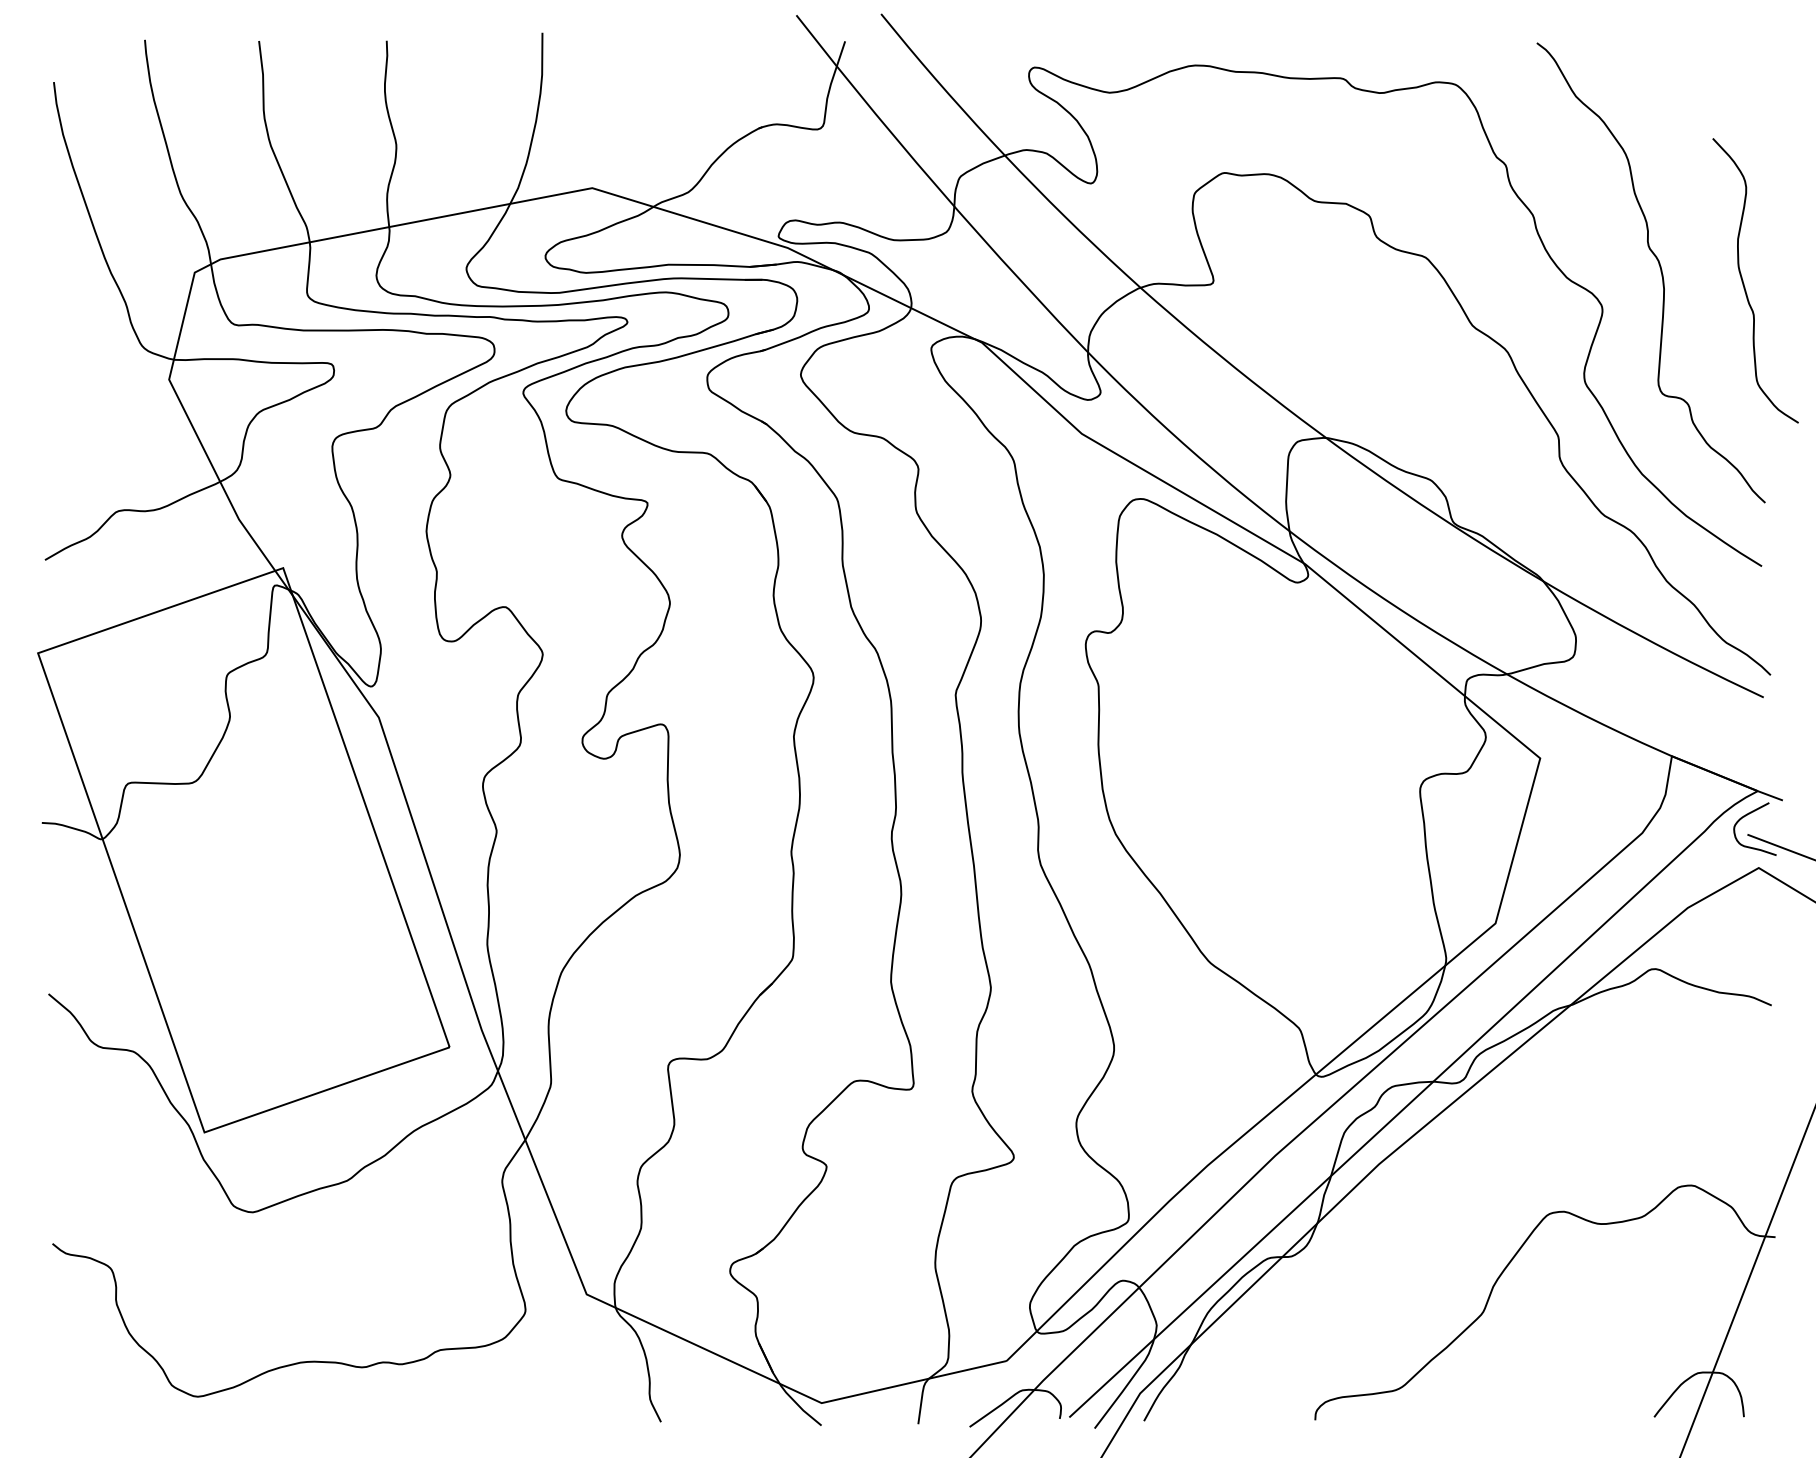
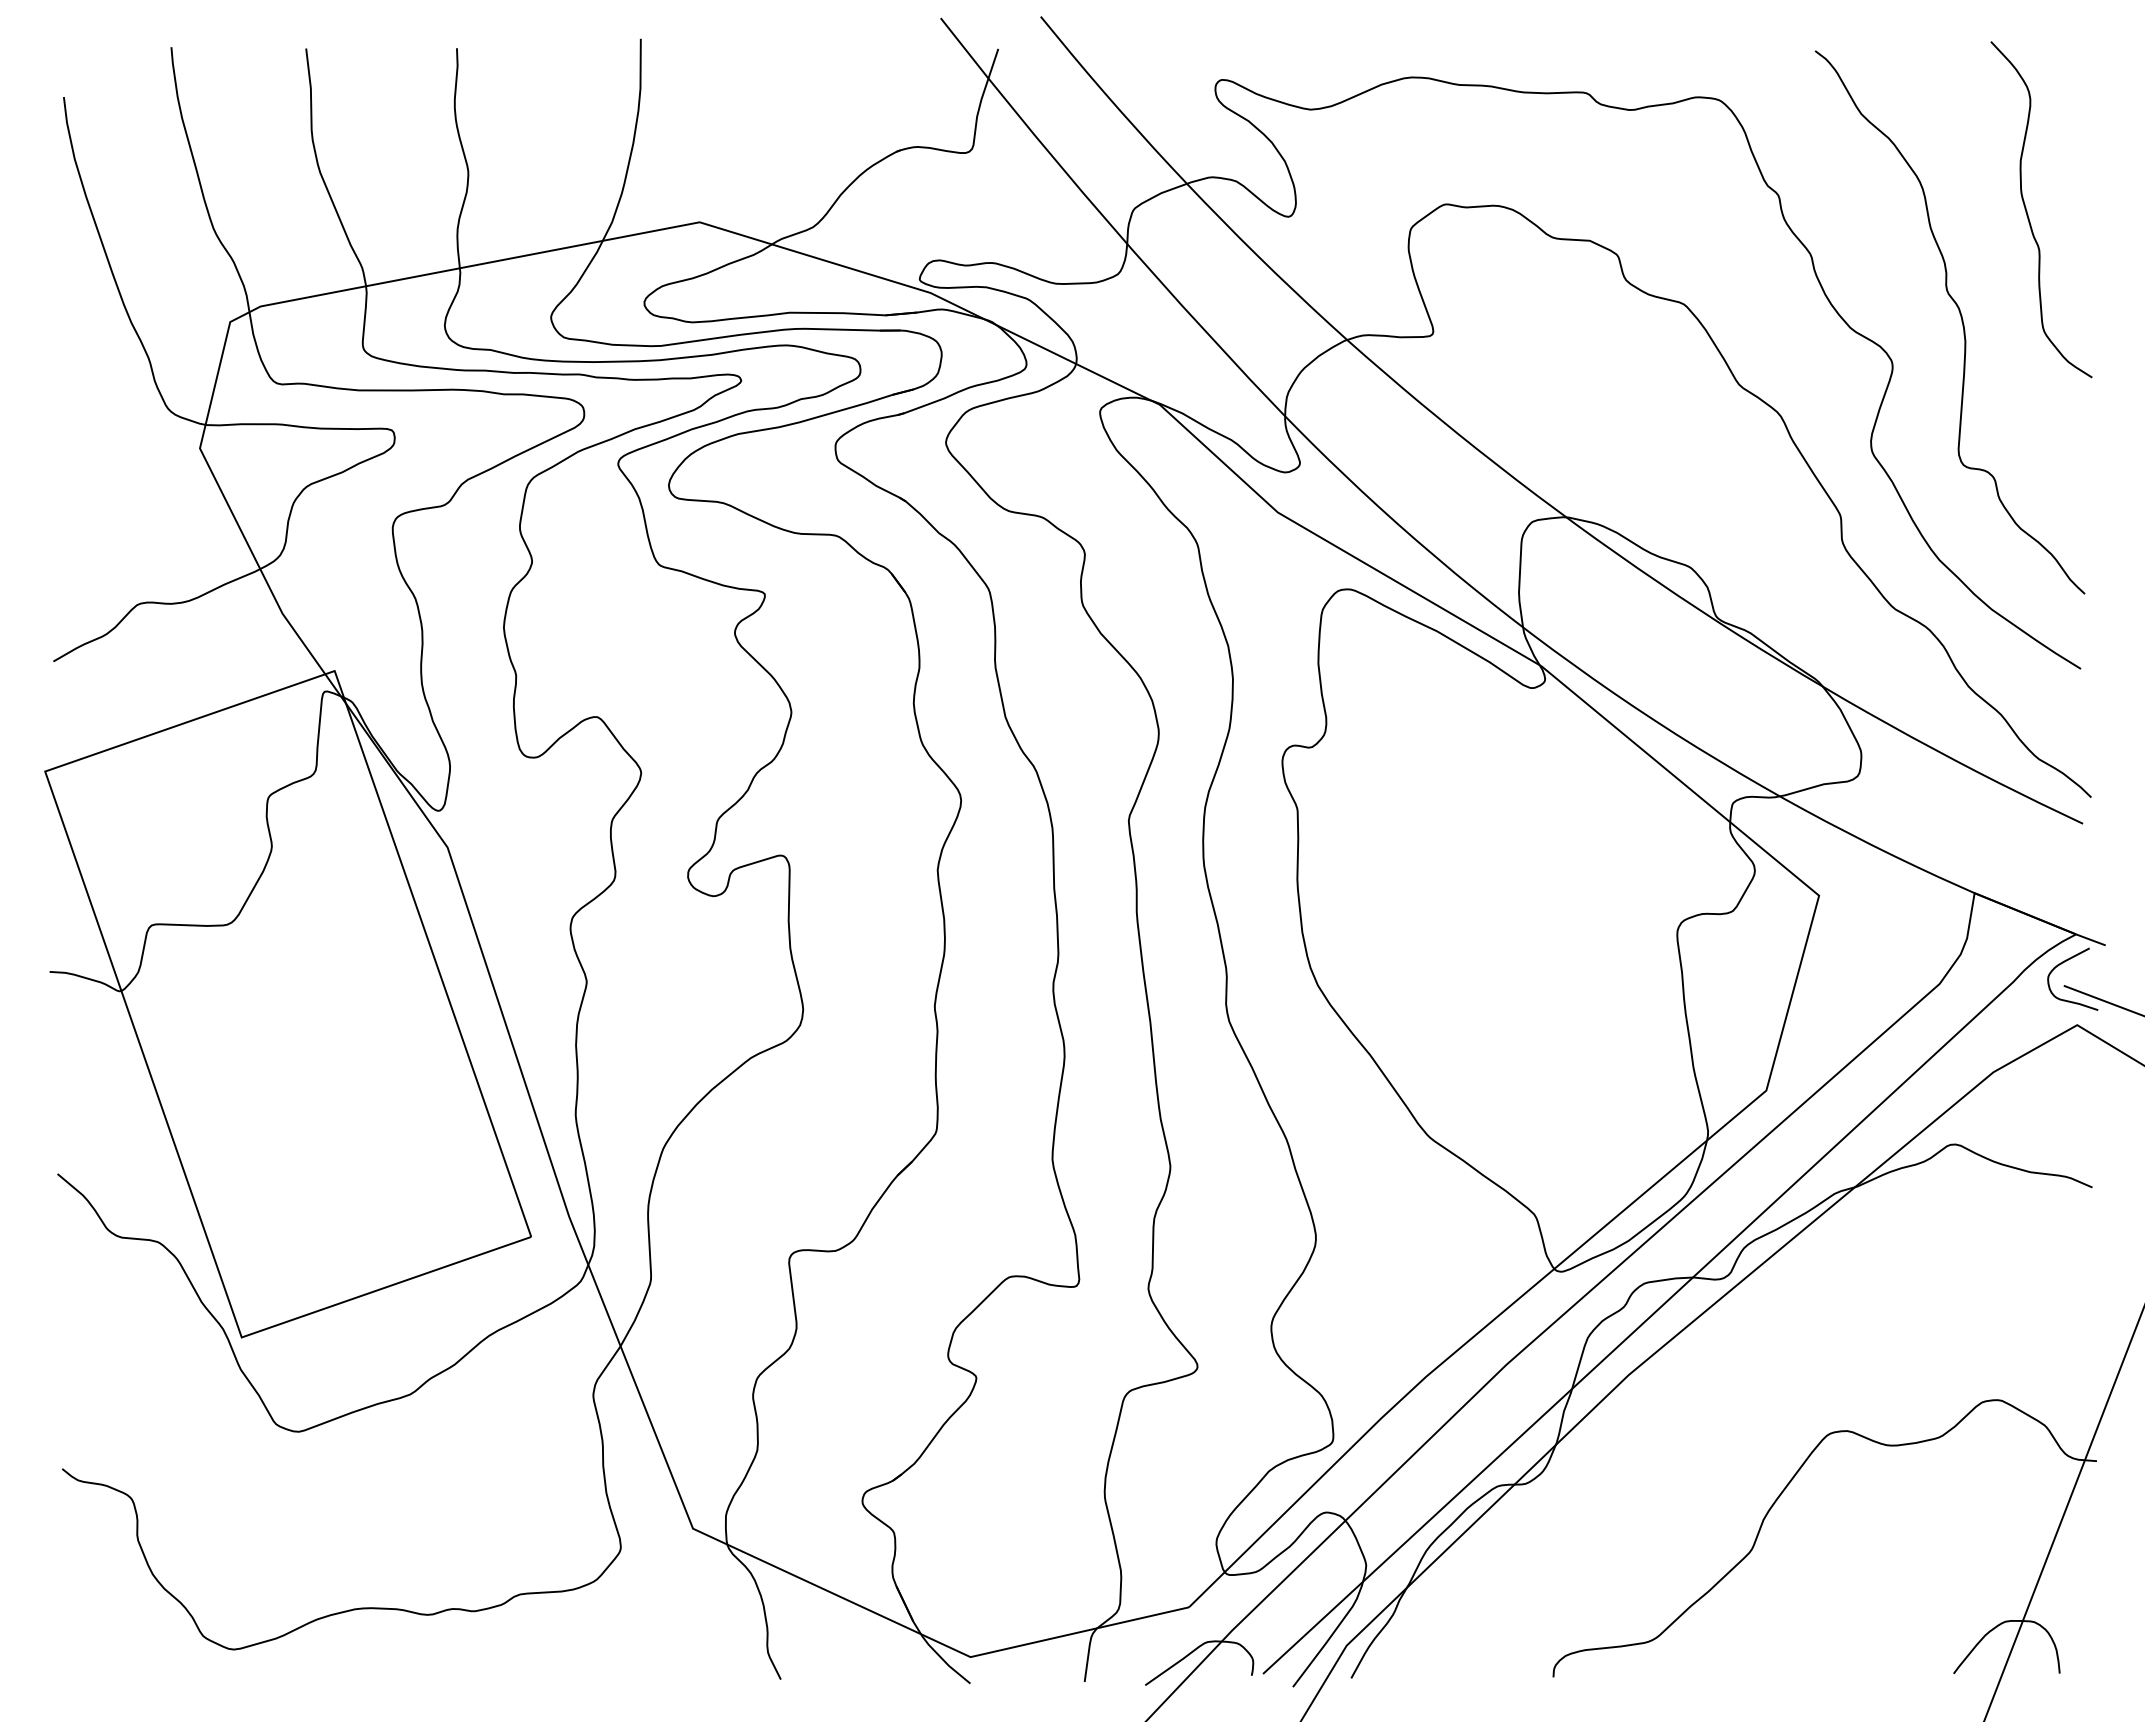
curve: (1744, 284) -> (2028, 214), moved

